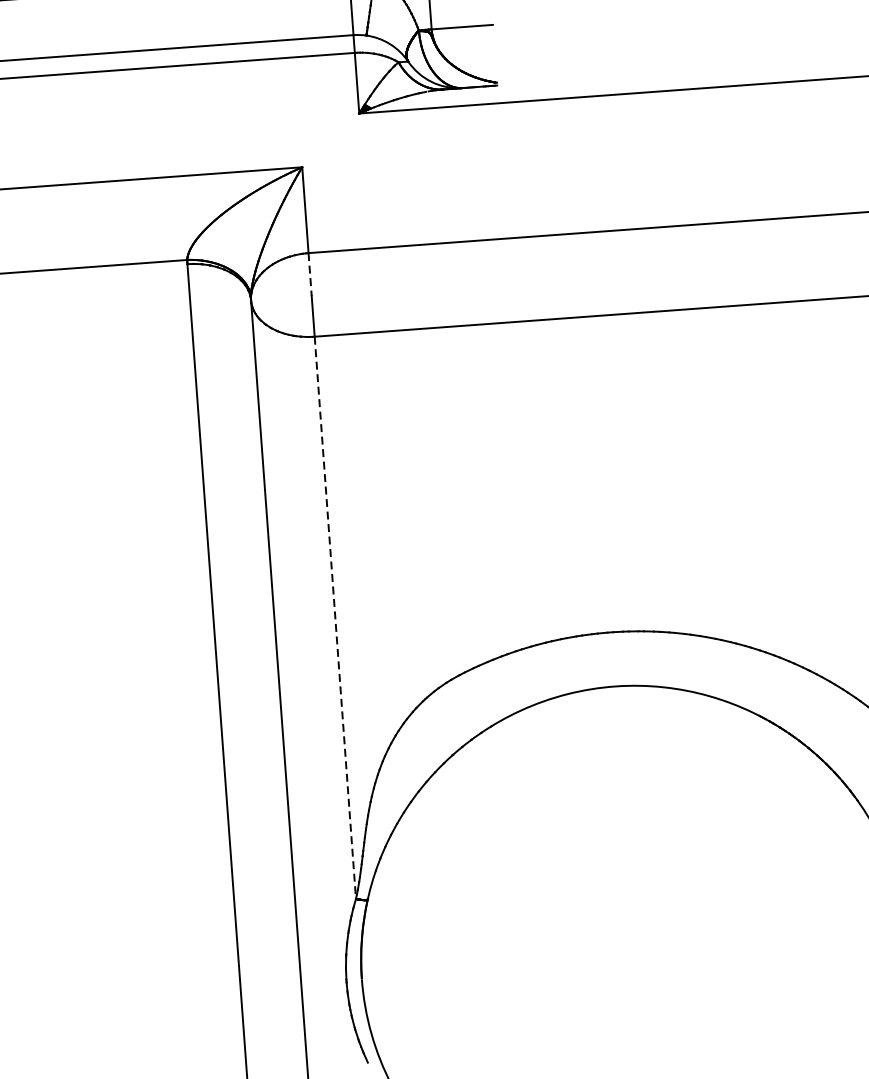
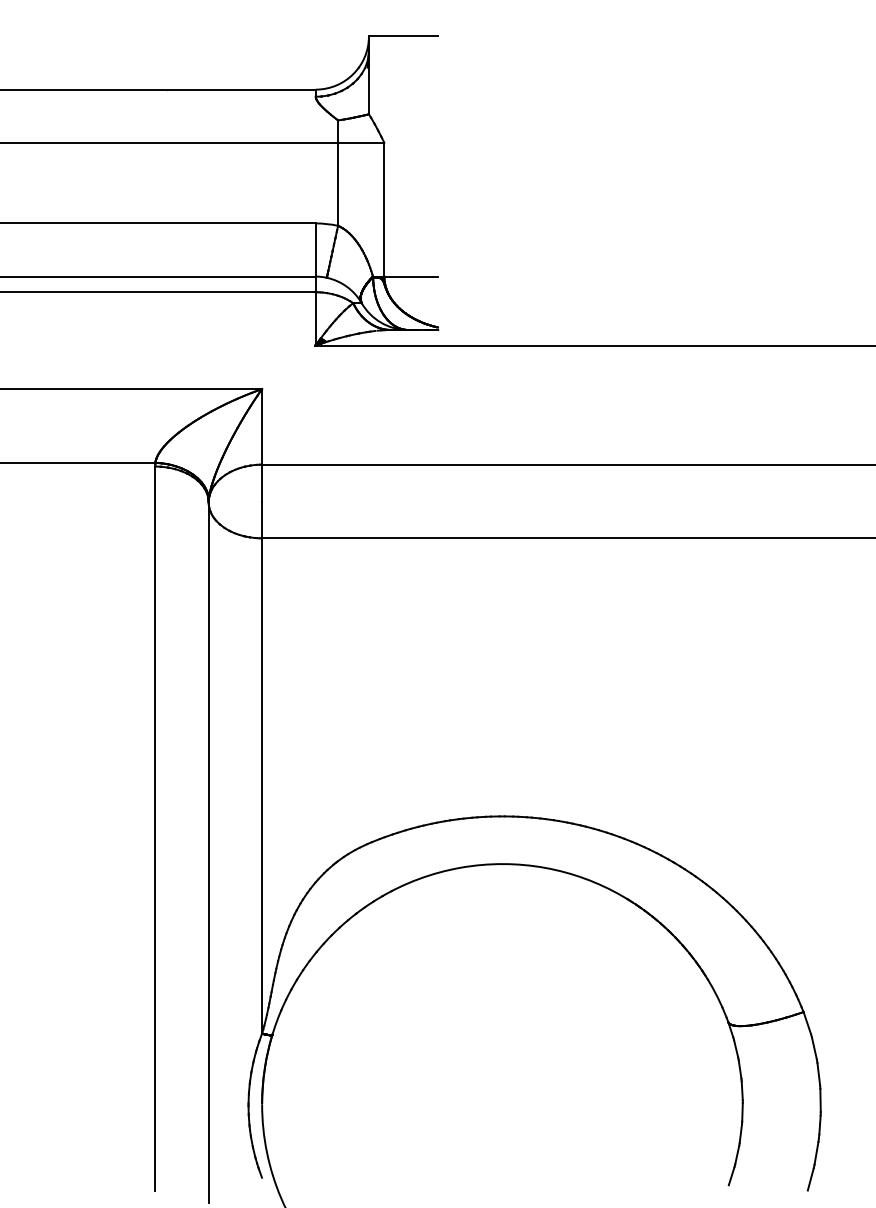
line: (310, 274) -> (262, 483), dashed -> solid
line: (335, 617) -> (262, 785), dashed -> solid

